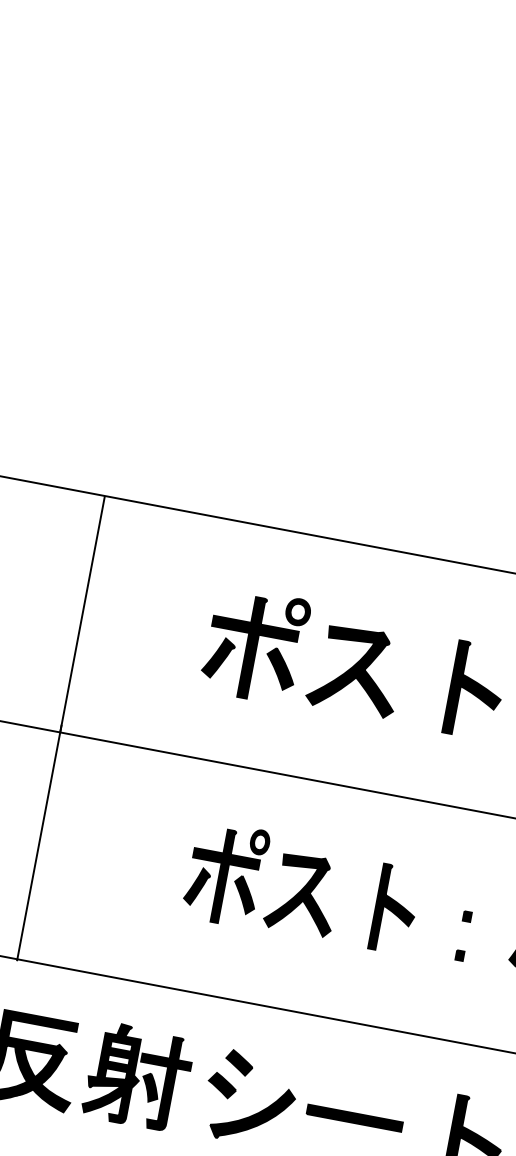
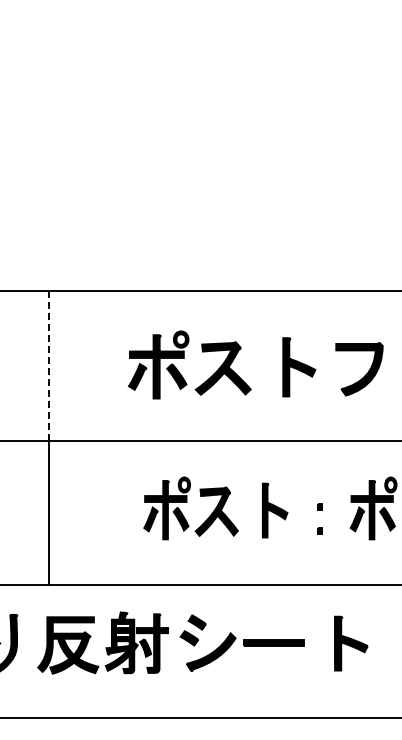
line: (82, 615) -> (49, 366), solid -> dashed

